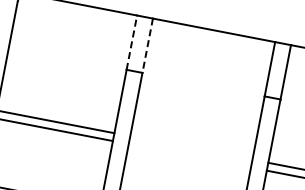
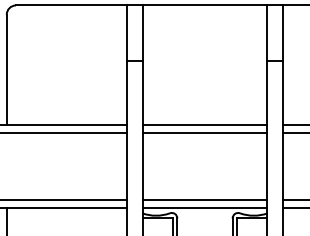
line: (131, 43) -> (126, 33), dashed -> solid
line: (147, 46) -> (142, 33), dashed -> solid
line: (190, 148) -> (204, 125), added
line: (189, 155) -> (204, 133), added

